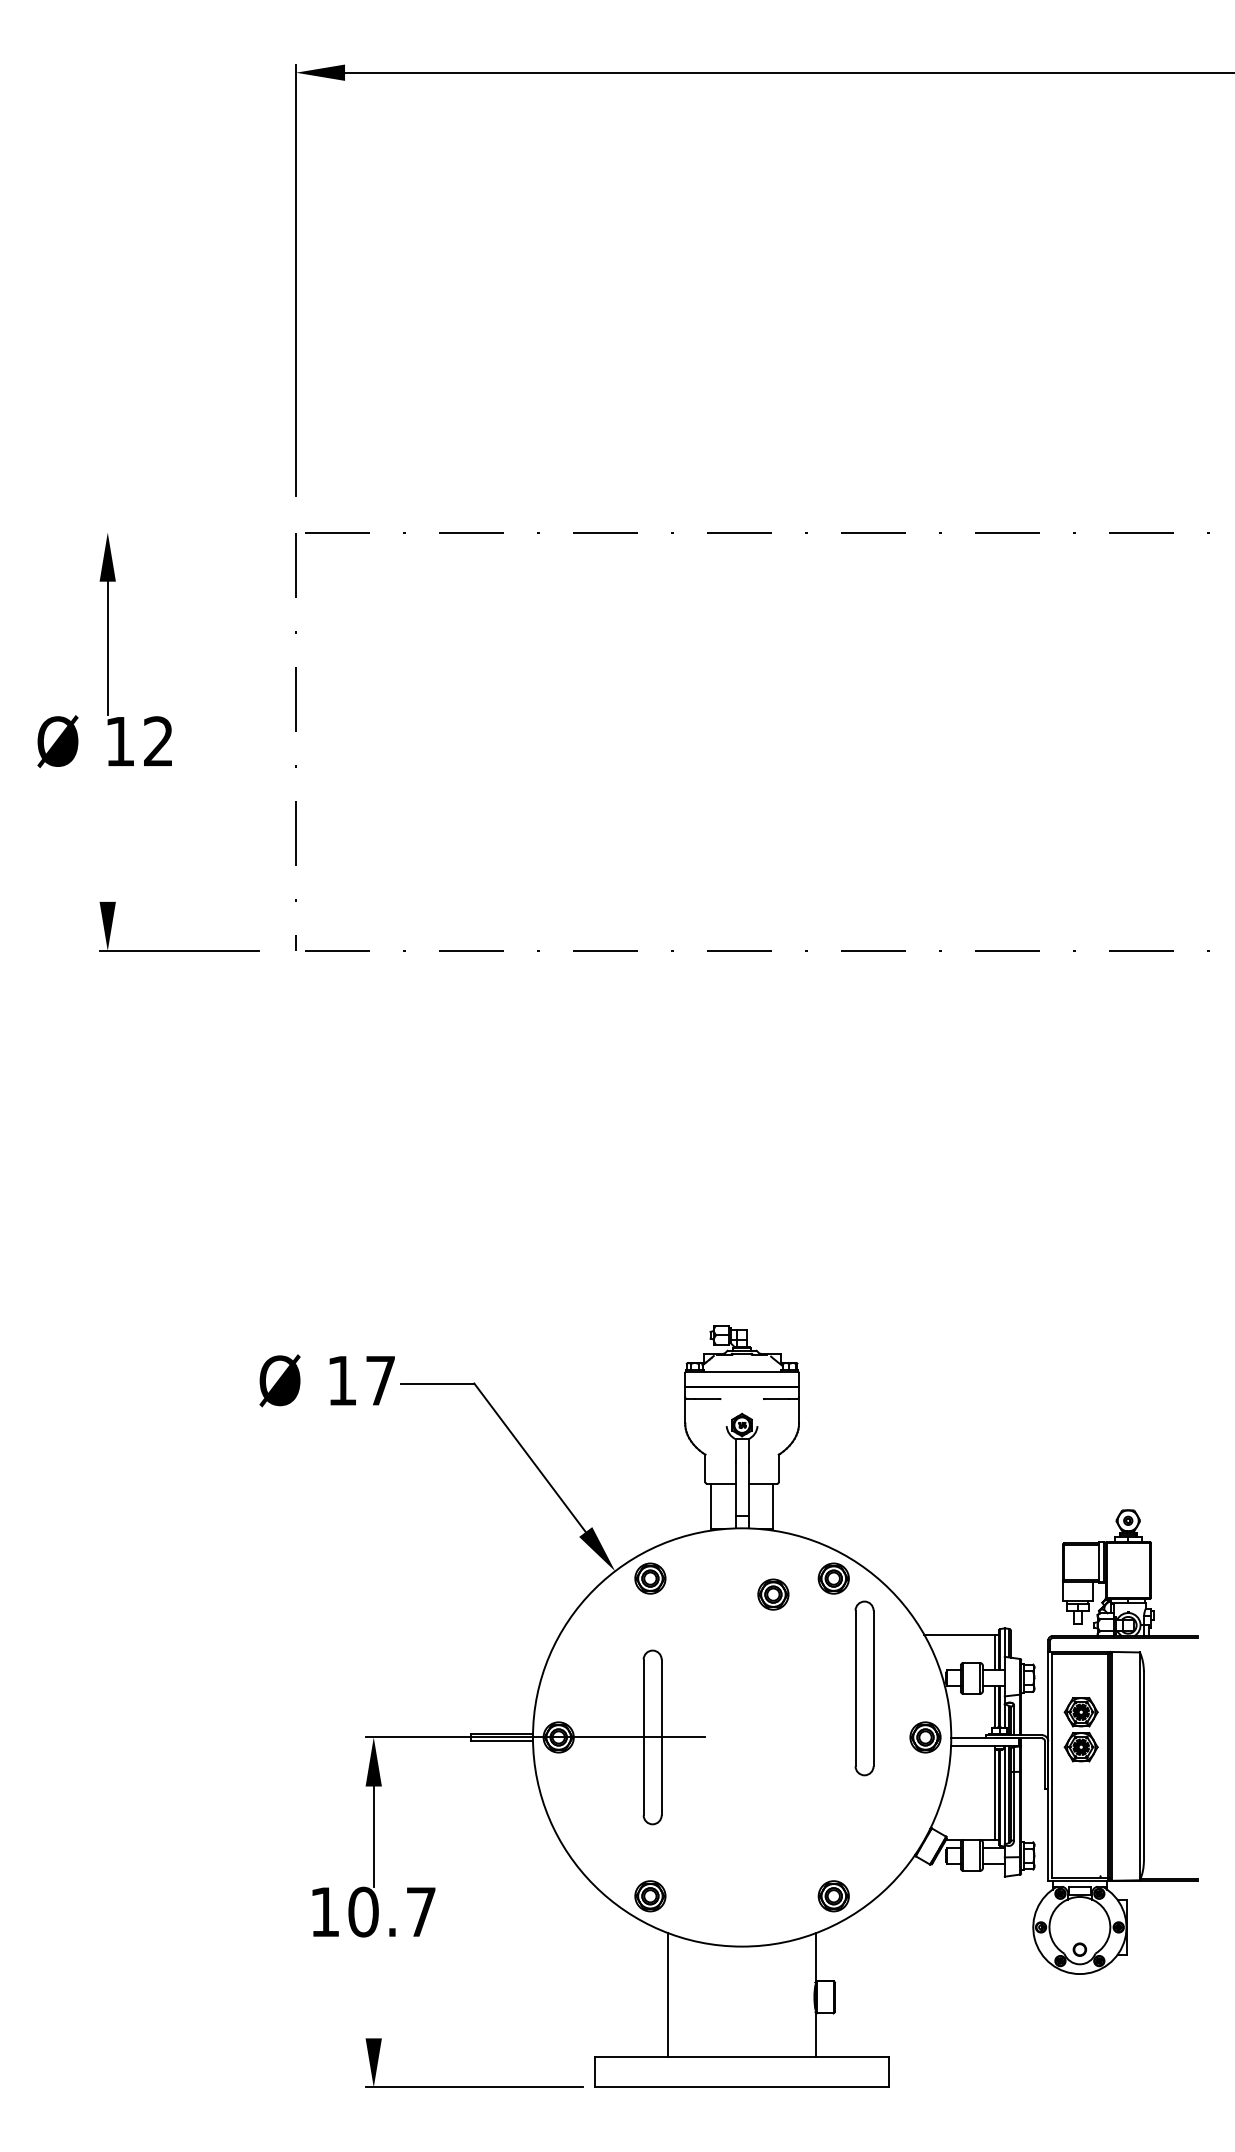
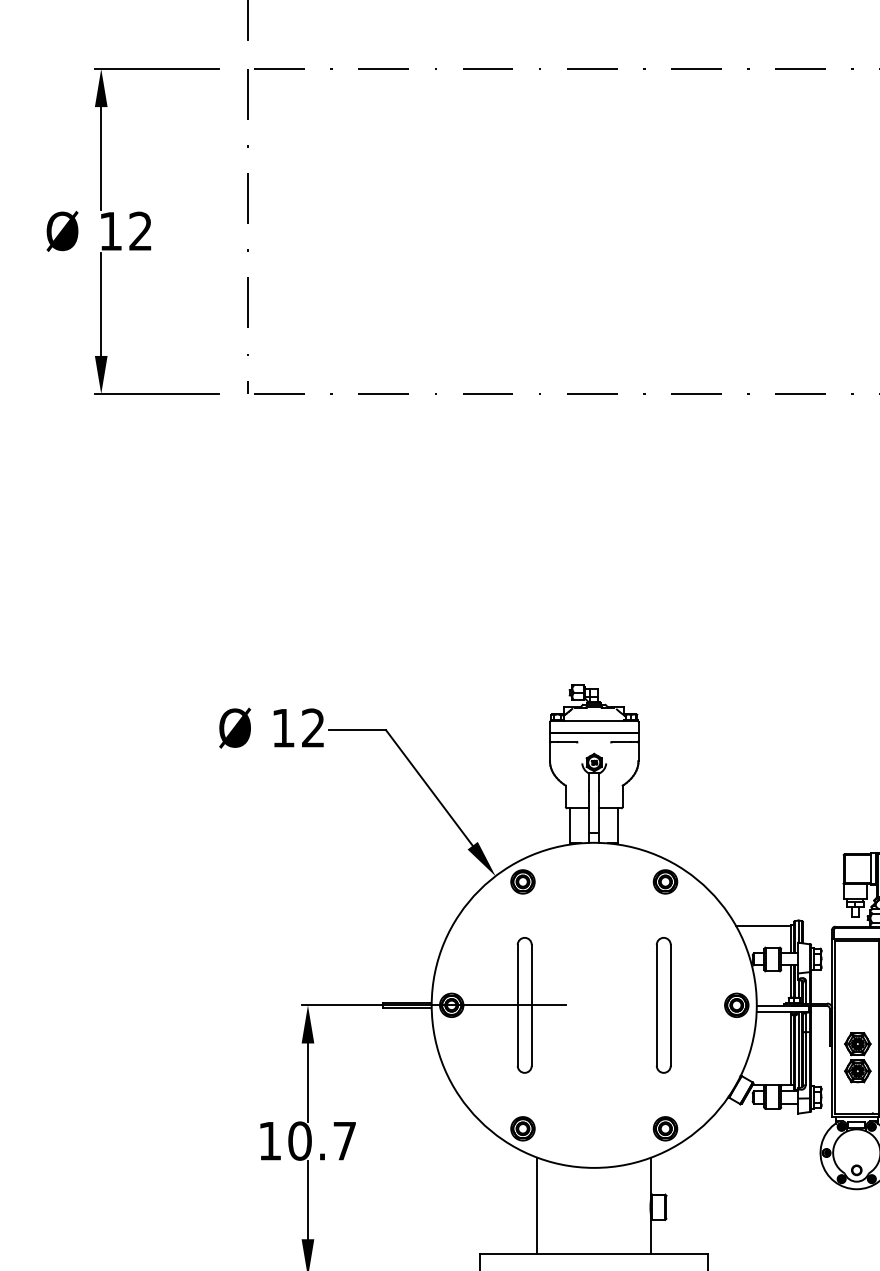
line: (179, 532) -> (156, 68), added
line: (107, 834) -> (101, 303), added
text: (380, 1380) -> (313, 727), 17 -> 12
part: (773, 1594) -> (618, 894), removed
part: (864, 1688) -> (663, 1005), moved
part: (1080, 1729) -> (857, 1057), moved
line: (373, 1987) -> (307, 1199), added

